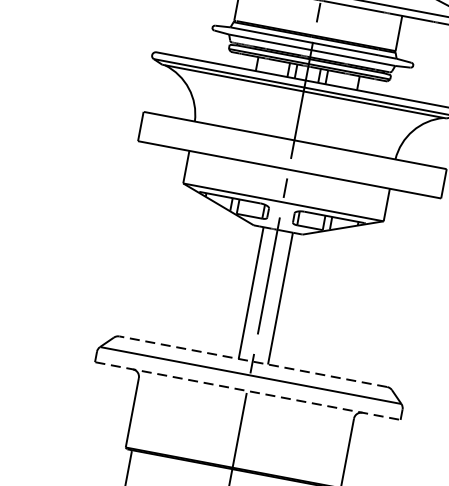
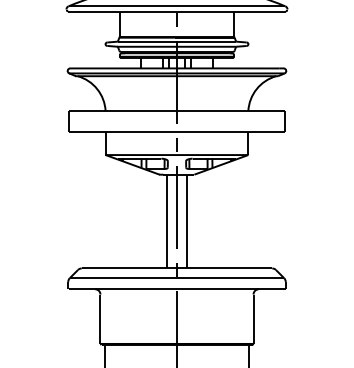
line: (252, 361) -> (176, 268), dashed -> solid
line: (248, 391) -> (177, 289), dashed -> solid

